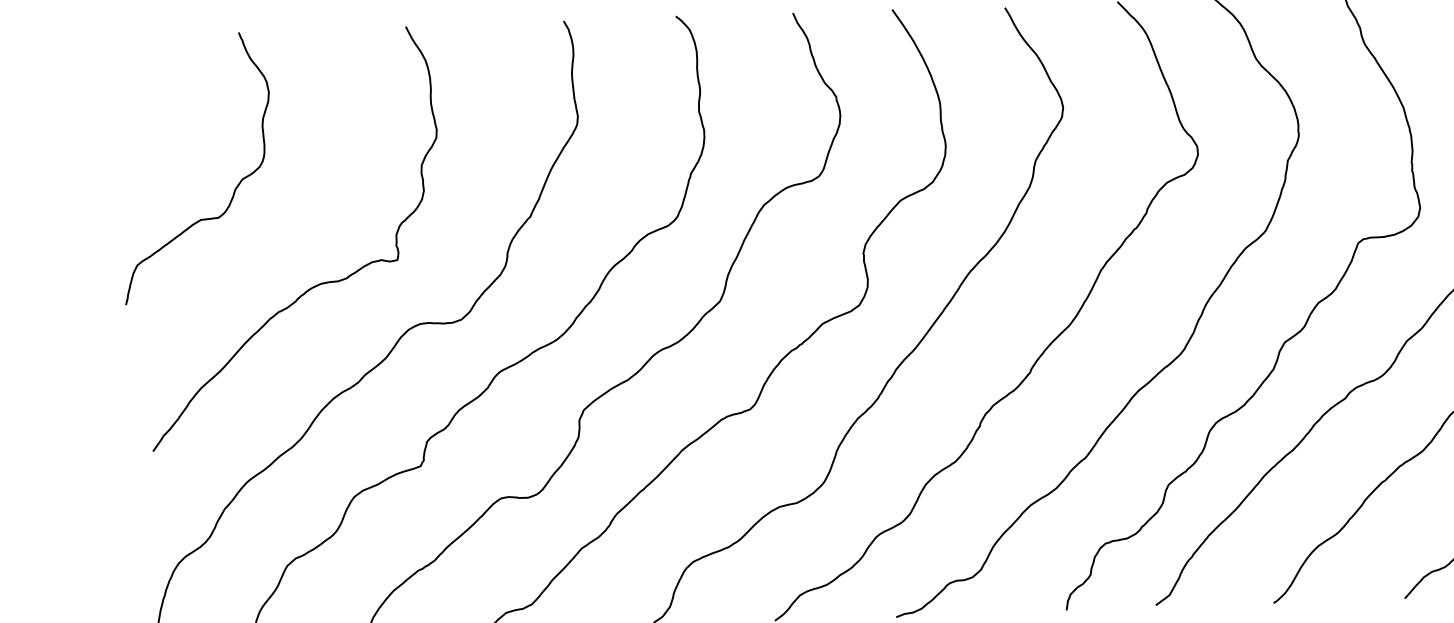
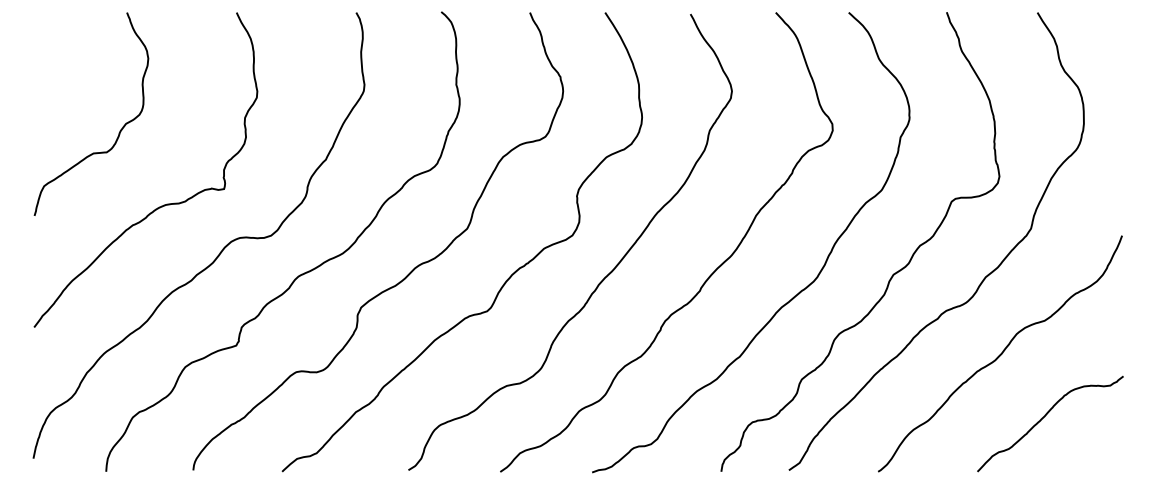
curve: (235, 187) -> (120, 129), moved

